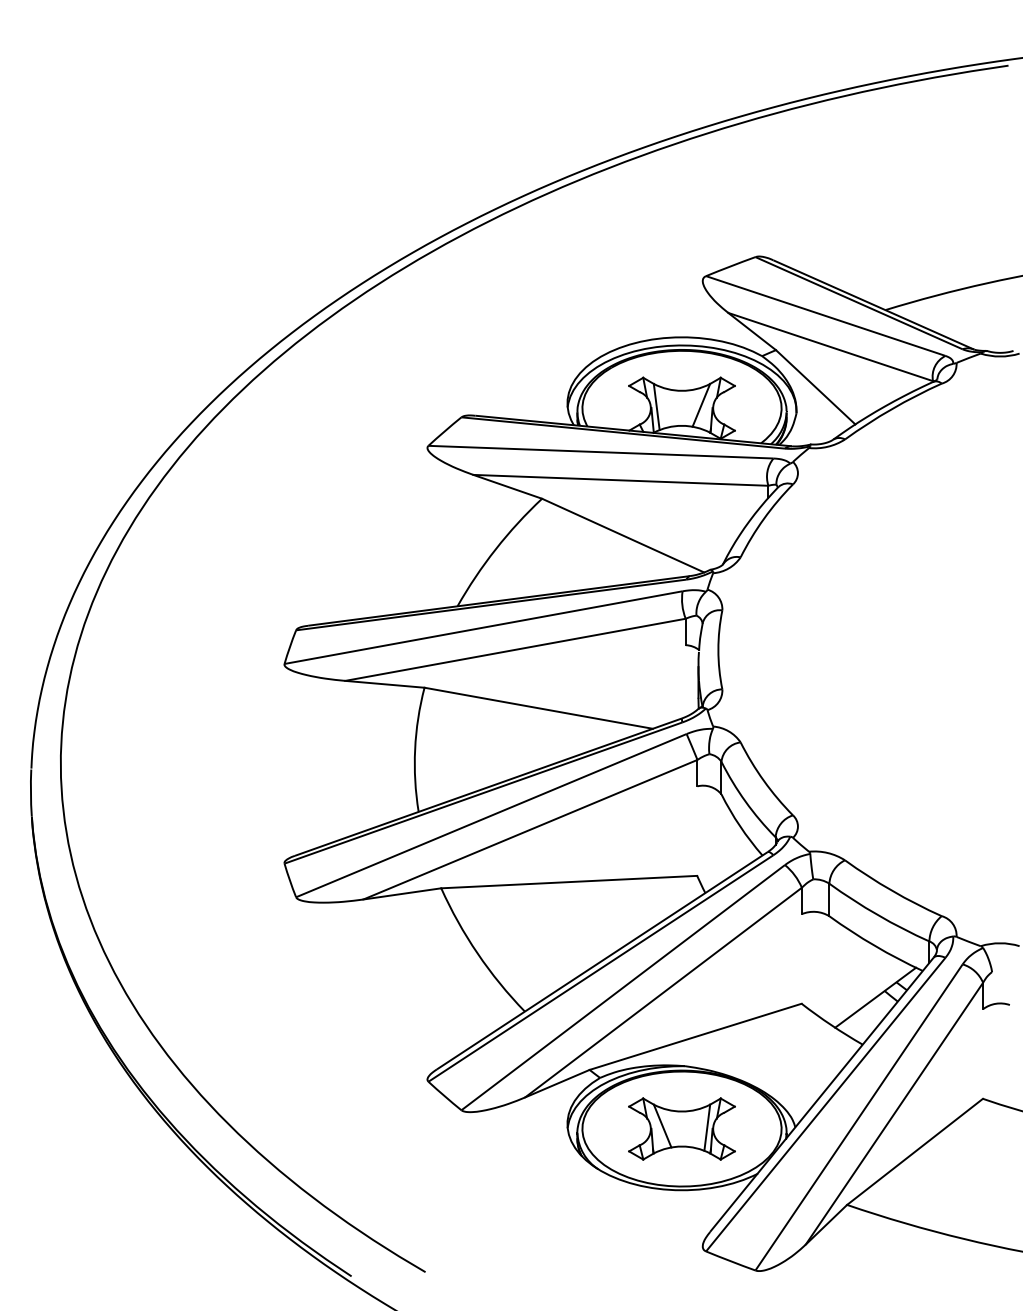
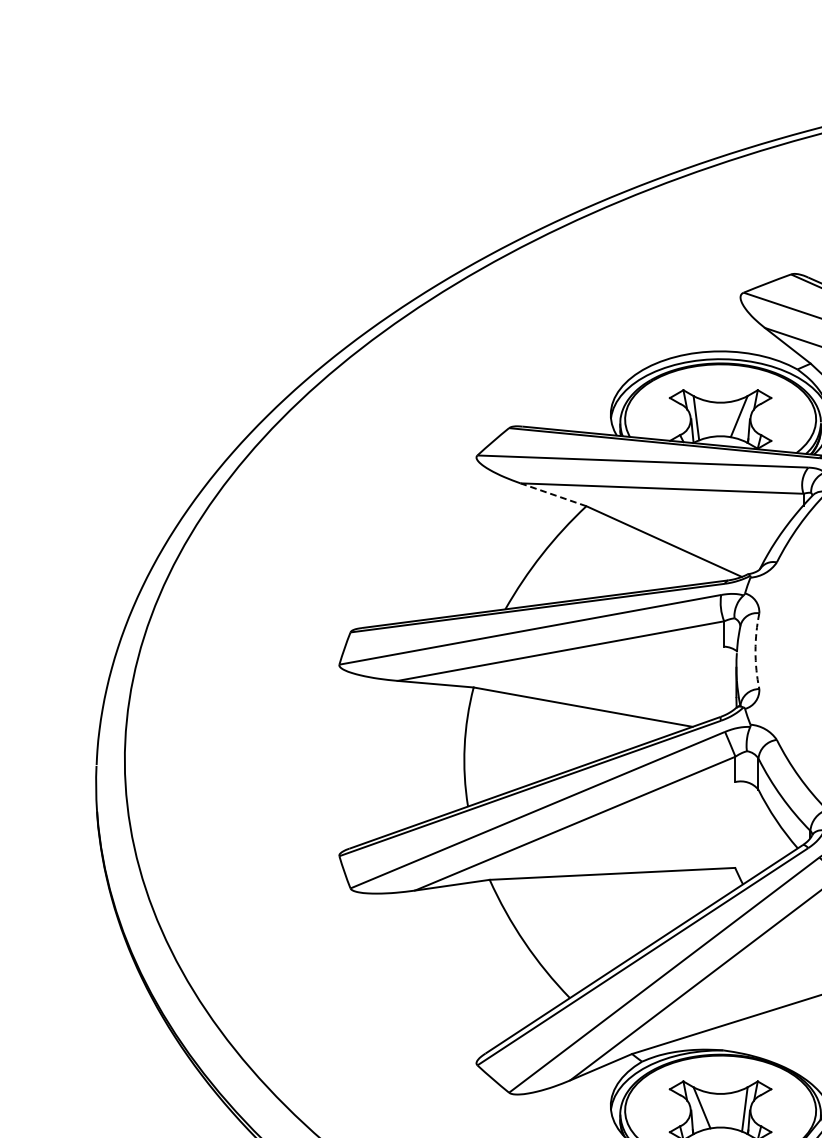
line: (507, 486) -> (553, 494), solid -> dashed
arc: (718, 649) -> (755, 650), solid -> dashed

